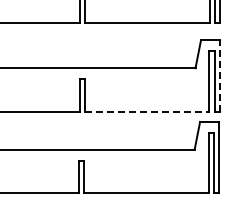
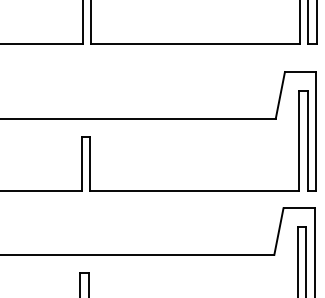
line: (219, 76) -> (315, 132), dashed -> solid
line: (147, 111) -> (195, 190), dashed -> solid

